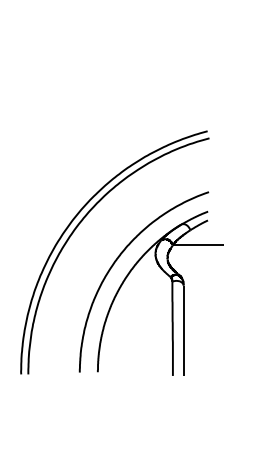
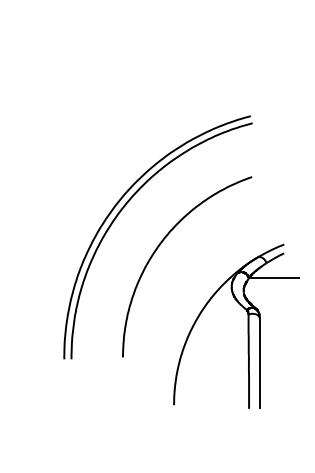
part: (171, 292) -> (247, 325), moved

